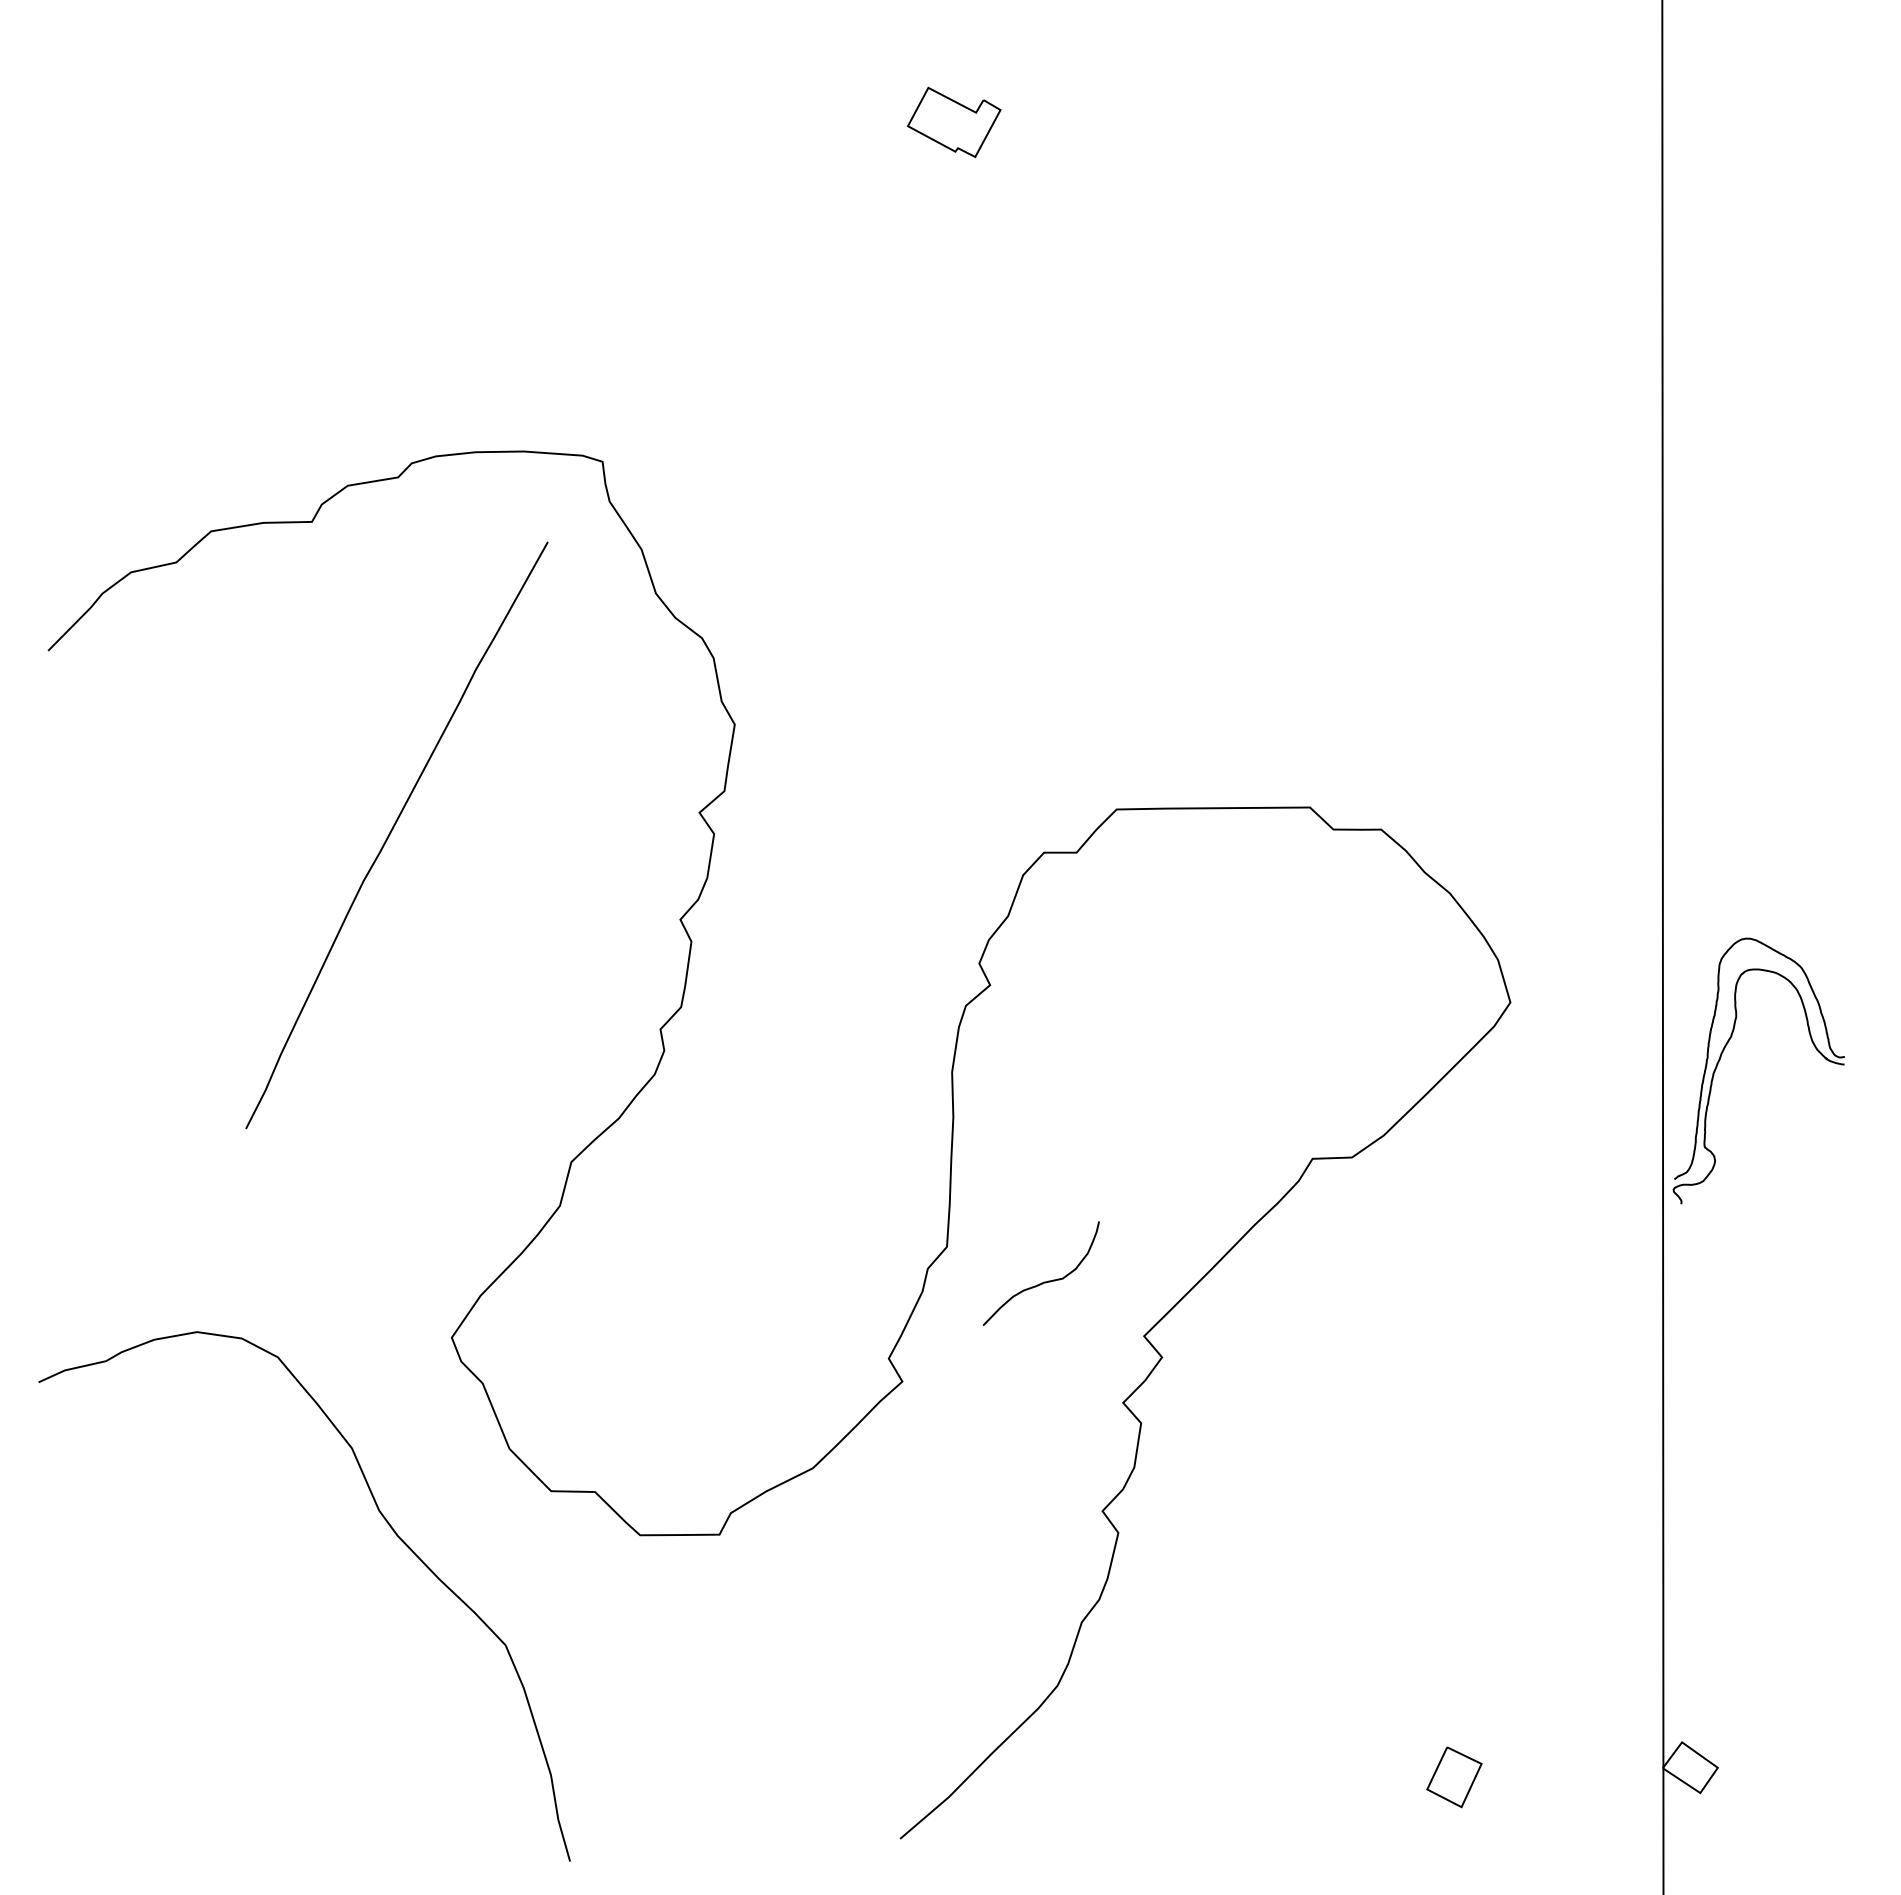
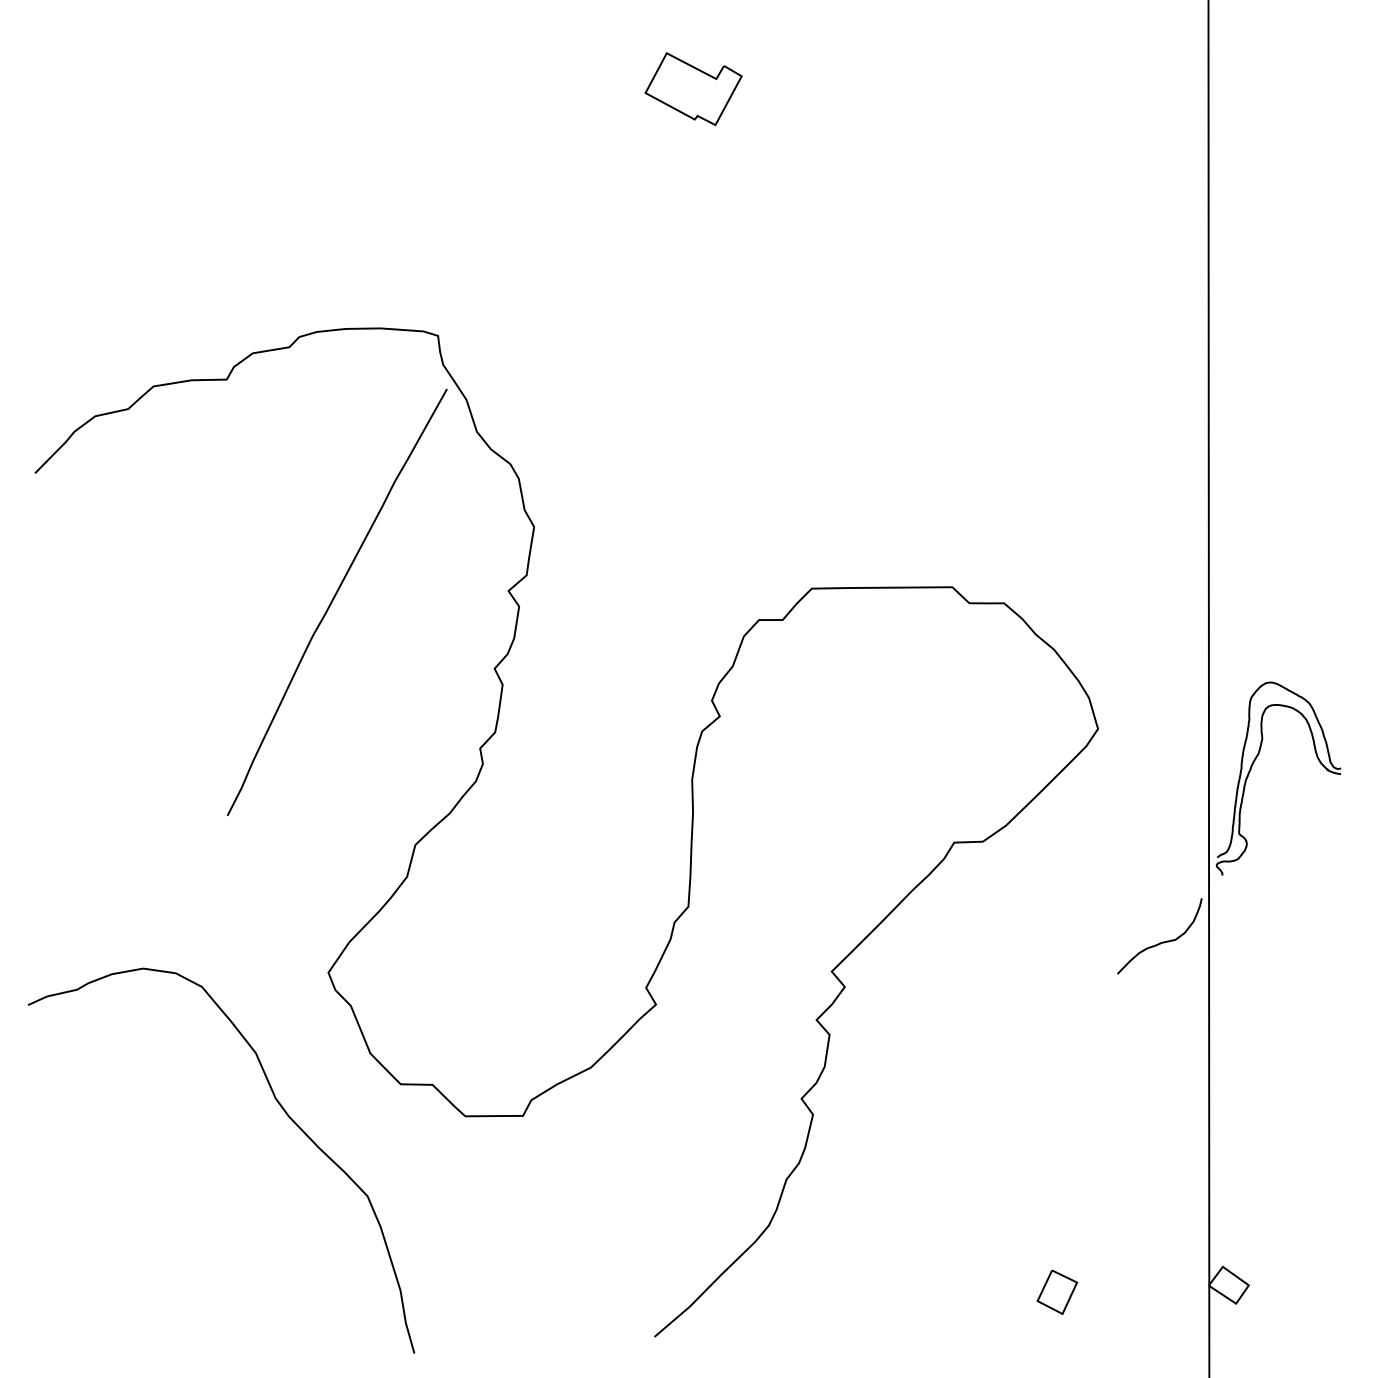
part: (954, 122) -> (693, 89), size x1.43
curve: (391, 833) -> (333, 601), moved
curve: (1043, 1281) -> (1161, 941), moved

